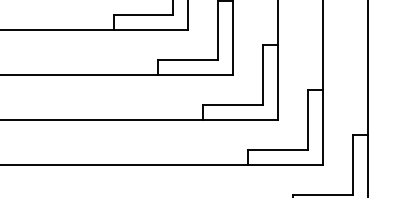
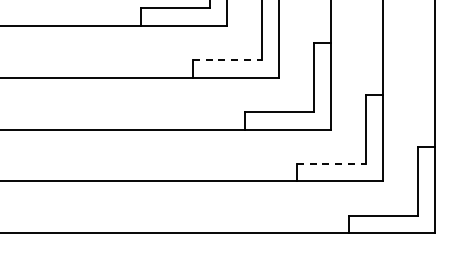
line: (188, 60) -> (227, 60), solid -> dashed
line: (278, 150) -> (331, 164), solid -> dashed

